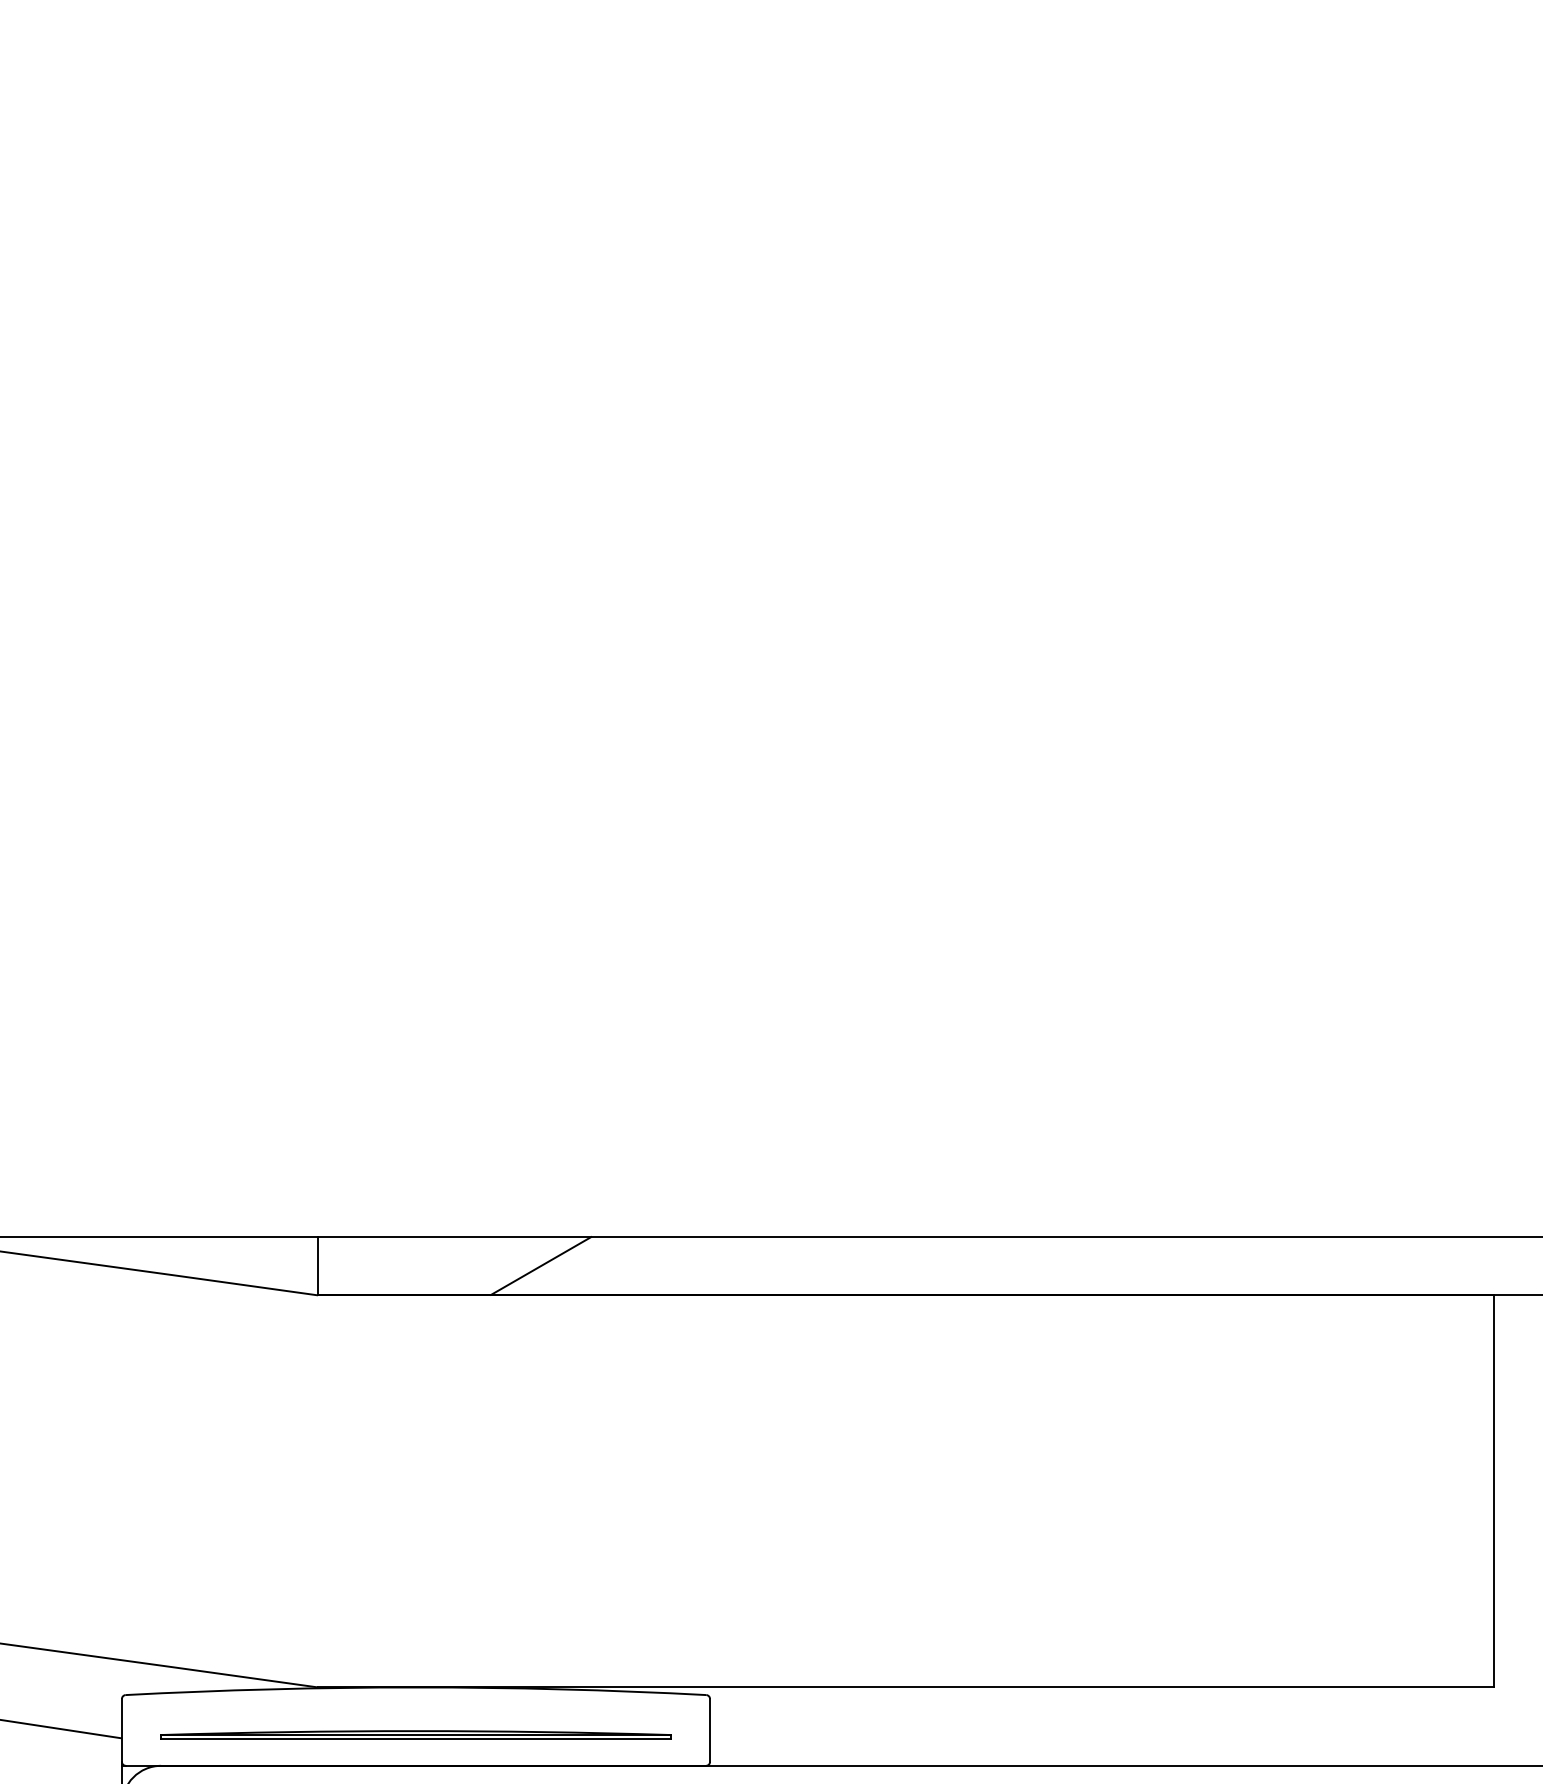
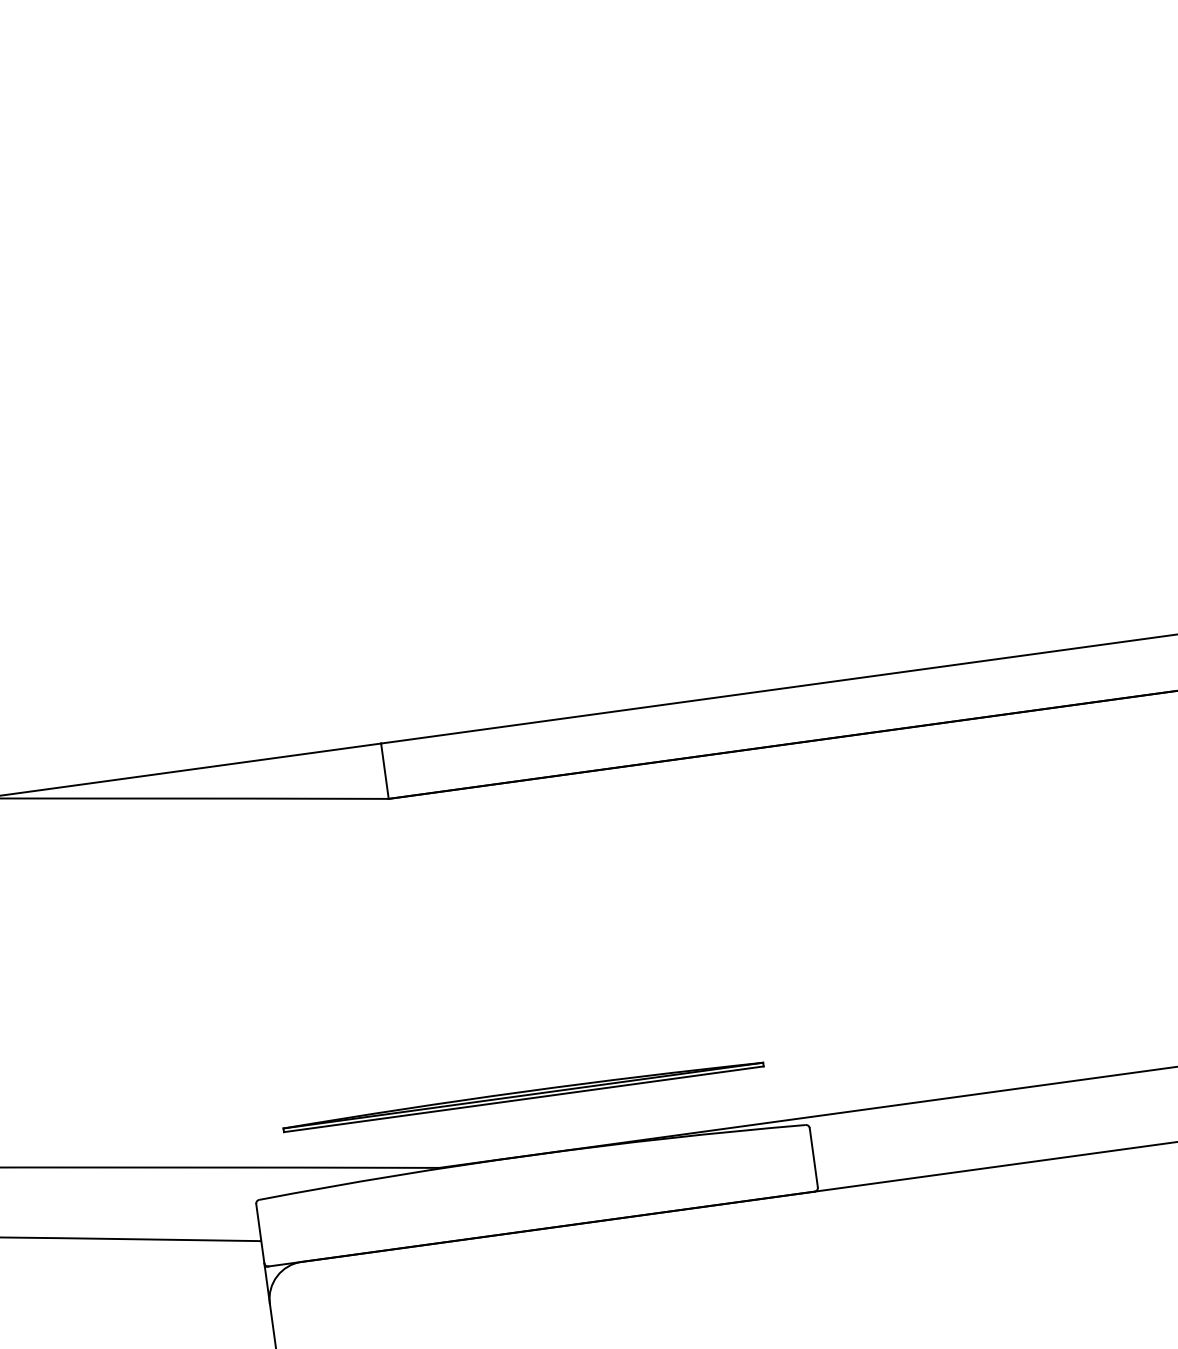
hatch: (541, 1265) -> (595, 741), removed
part: (415, 1734) -> (522, 1095), moved

